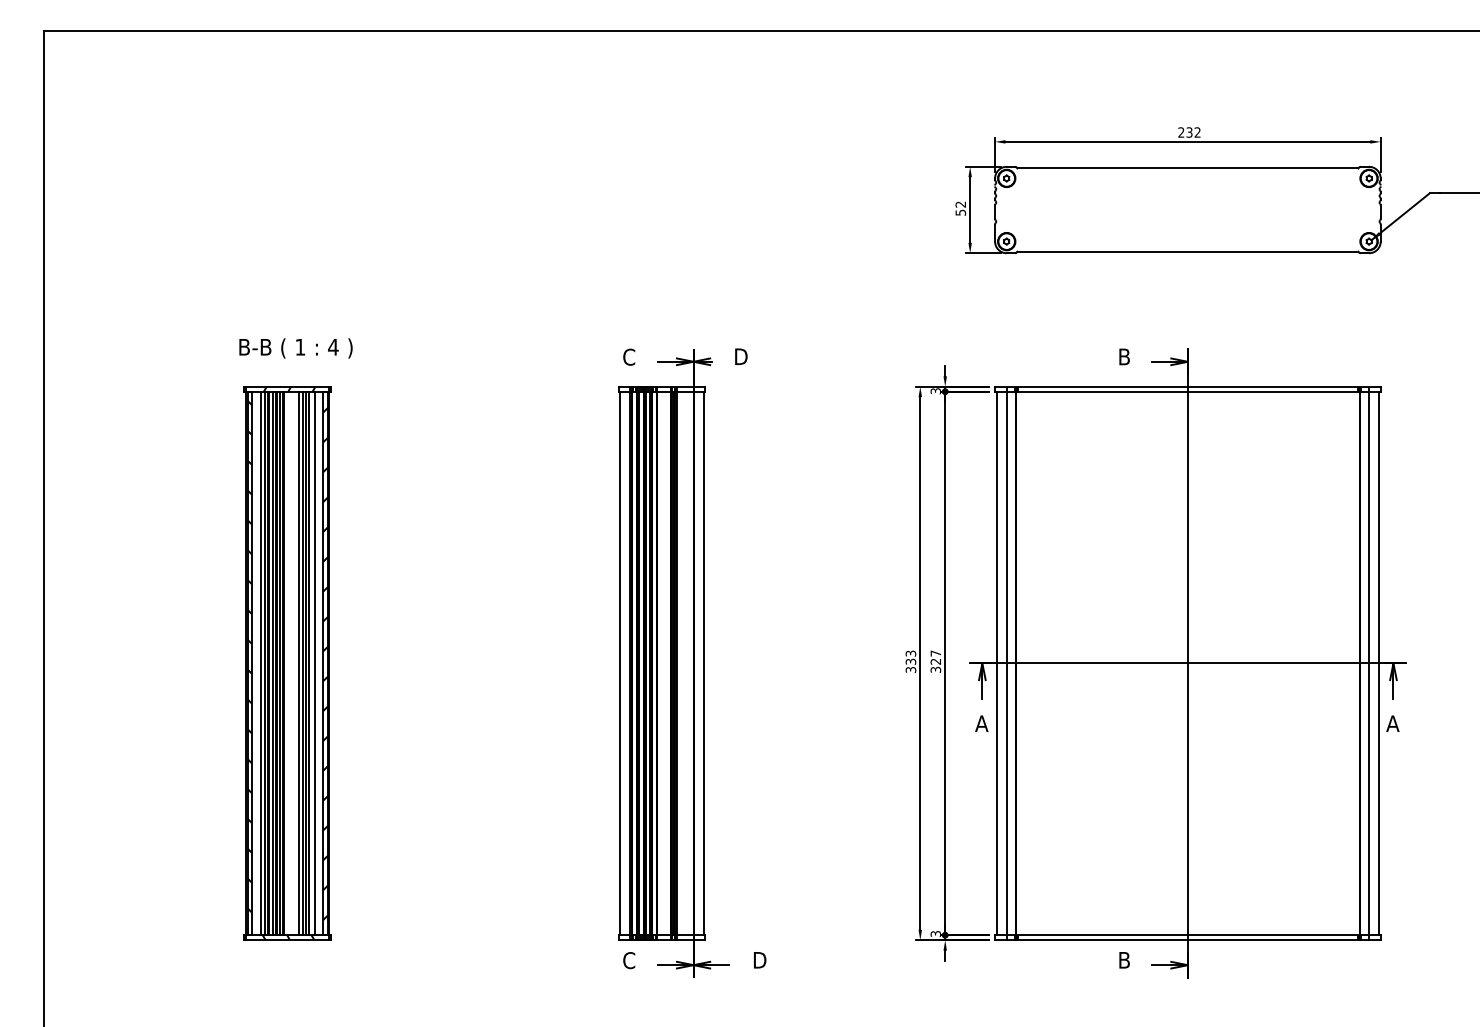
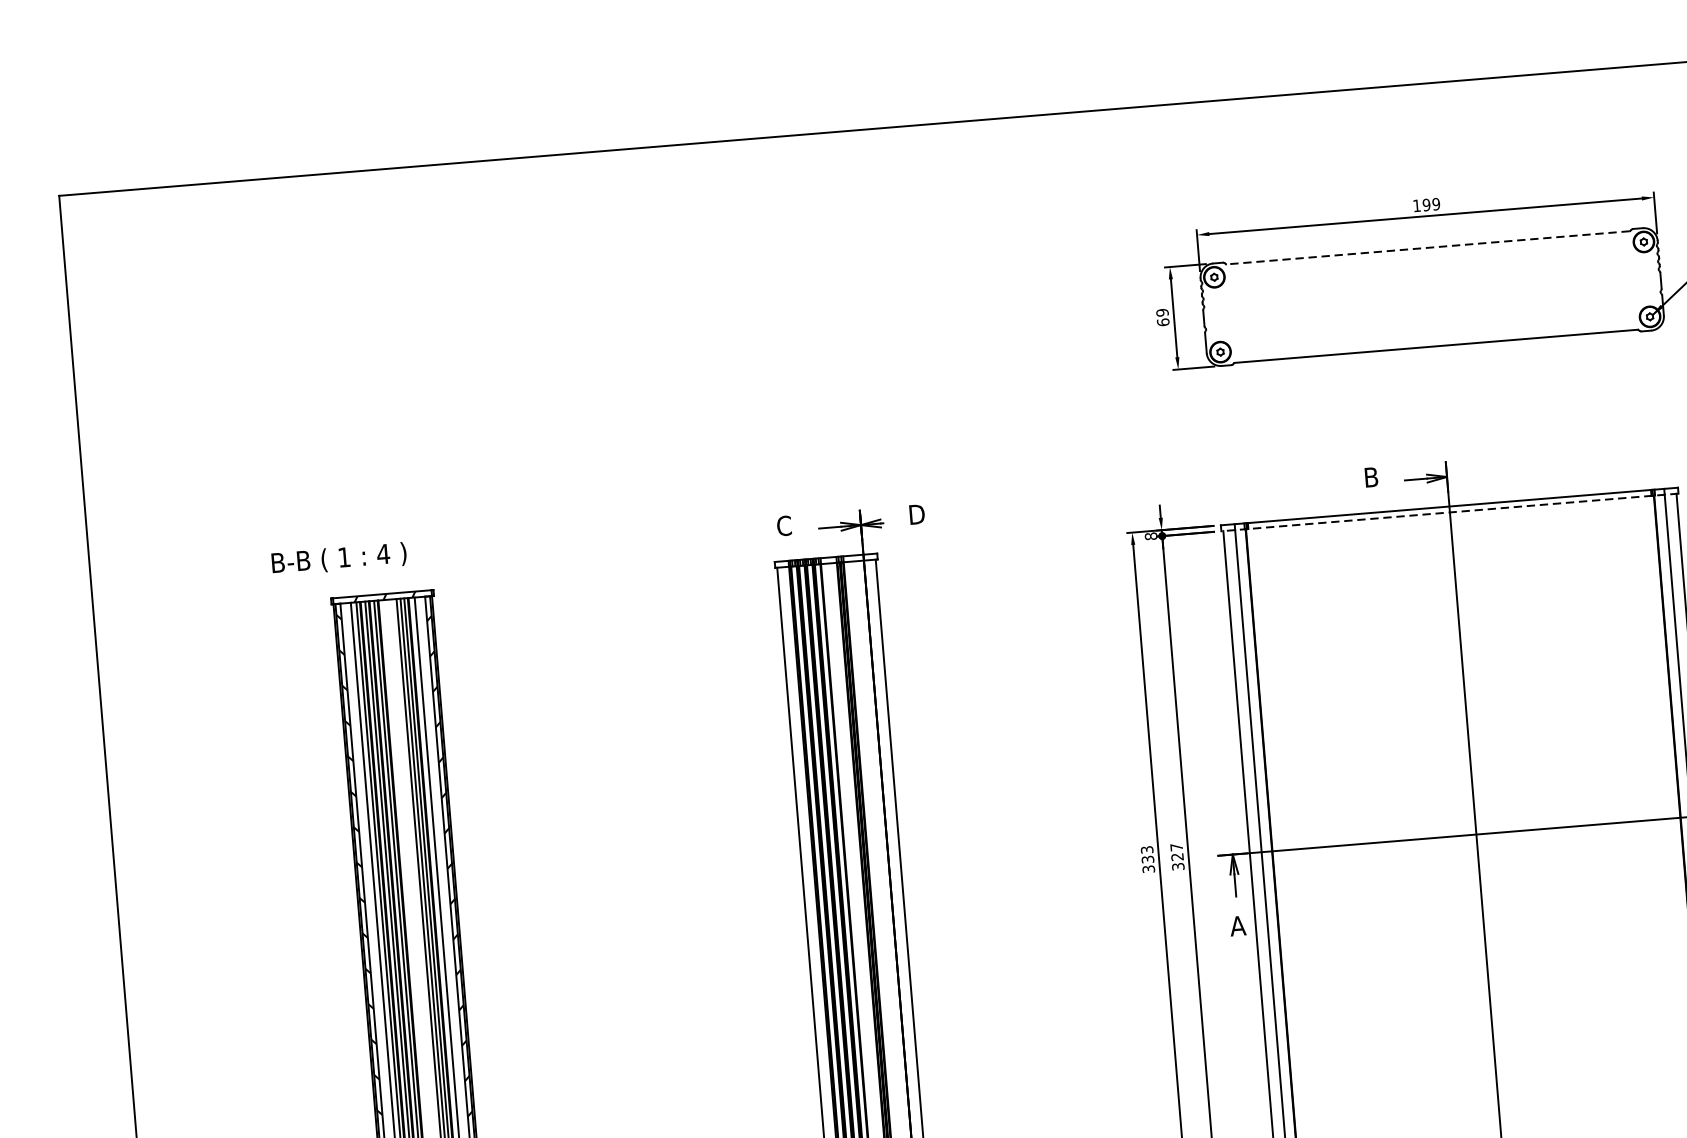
text: (1189, 132) -> (1426, 204), 232 -> 199
line: (1187, 168) -> (1427, 247), solid -> dashed
text: (960, 208) -> (1162, 317), 52 -> 69
text: (295, 348) -> (338, 559), moved
text: (935, 391) -> (1150, 536), 3 -> 8
line: (1187, 391) -> (1449, 512), solid -> dashed

